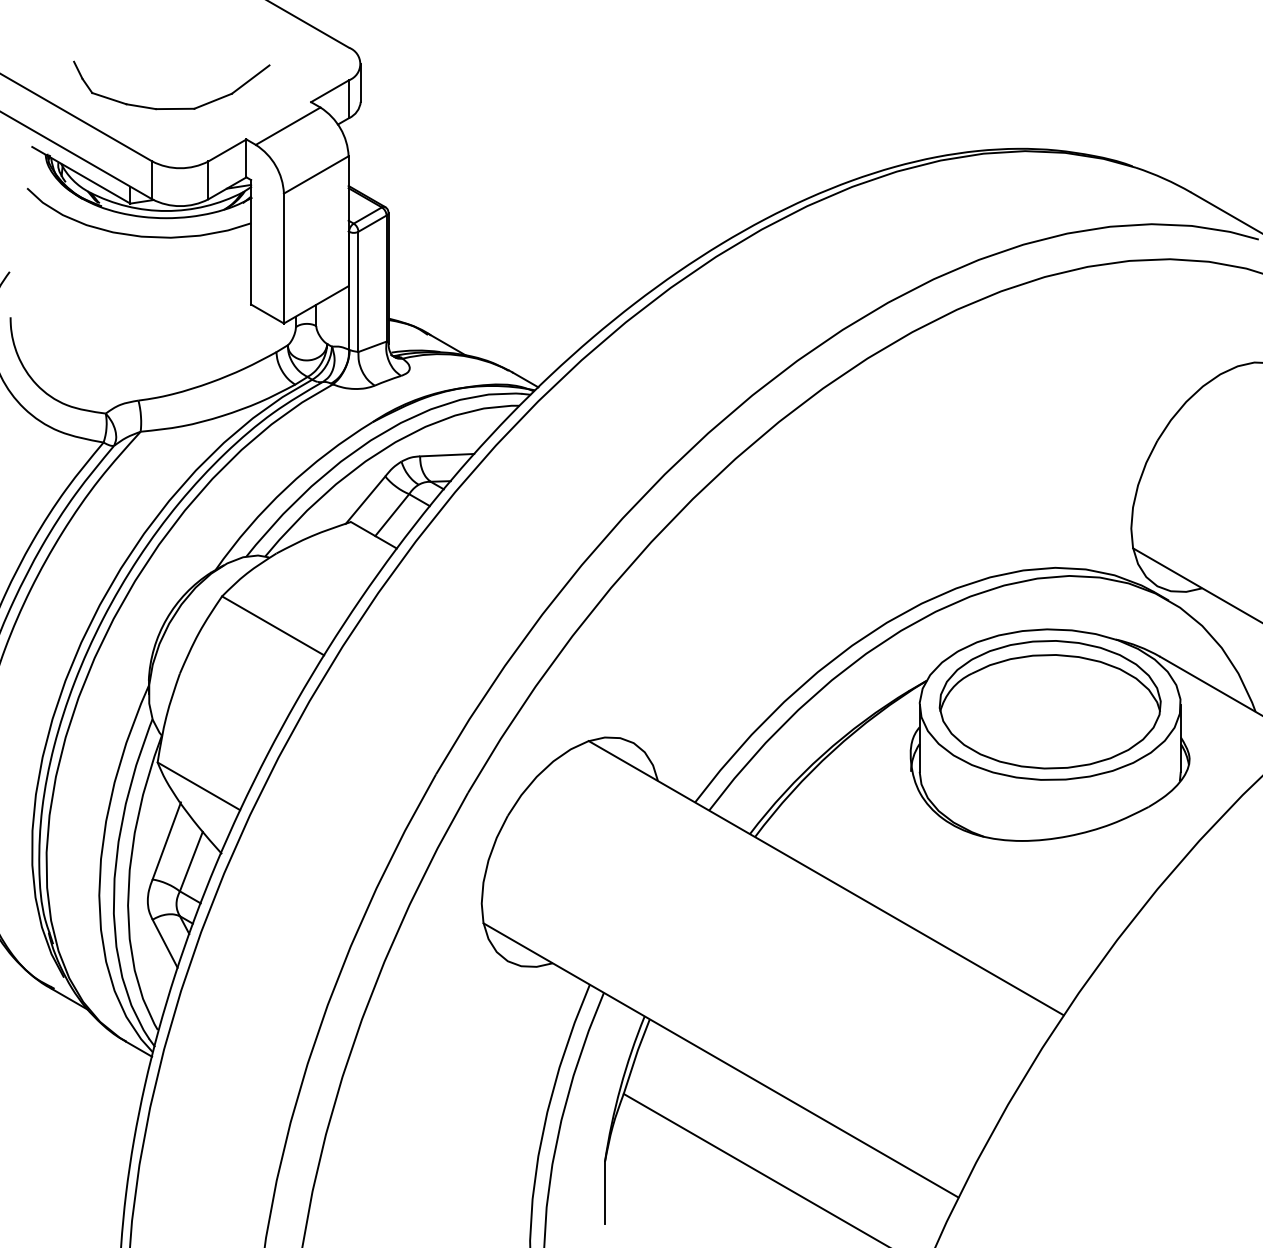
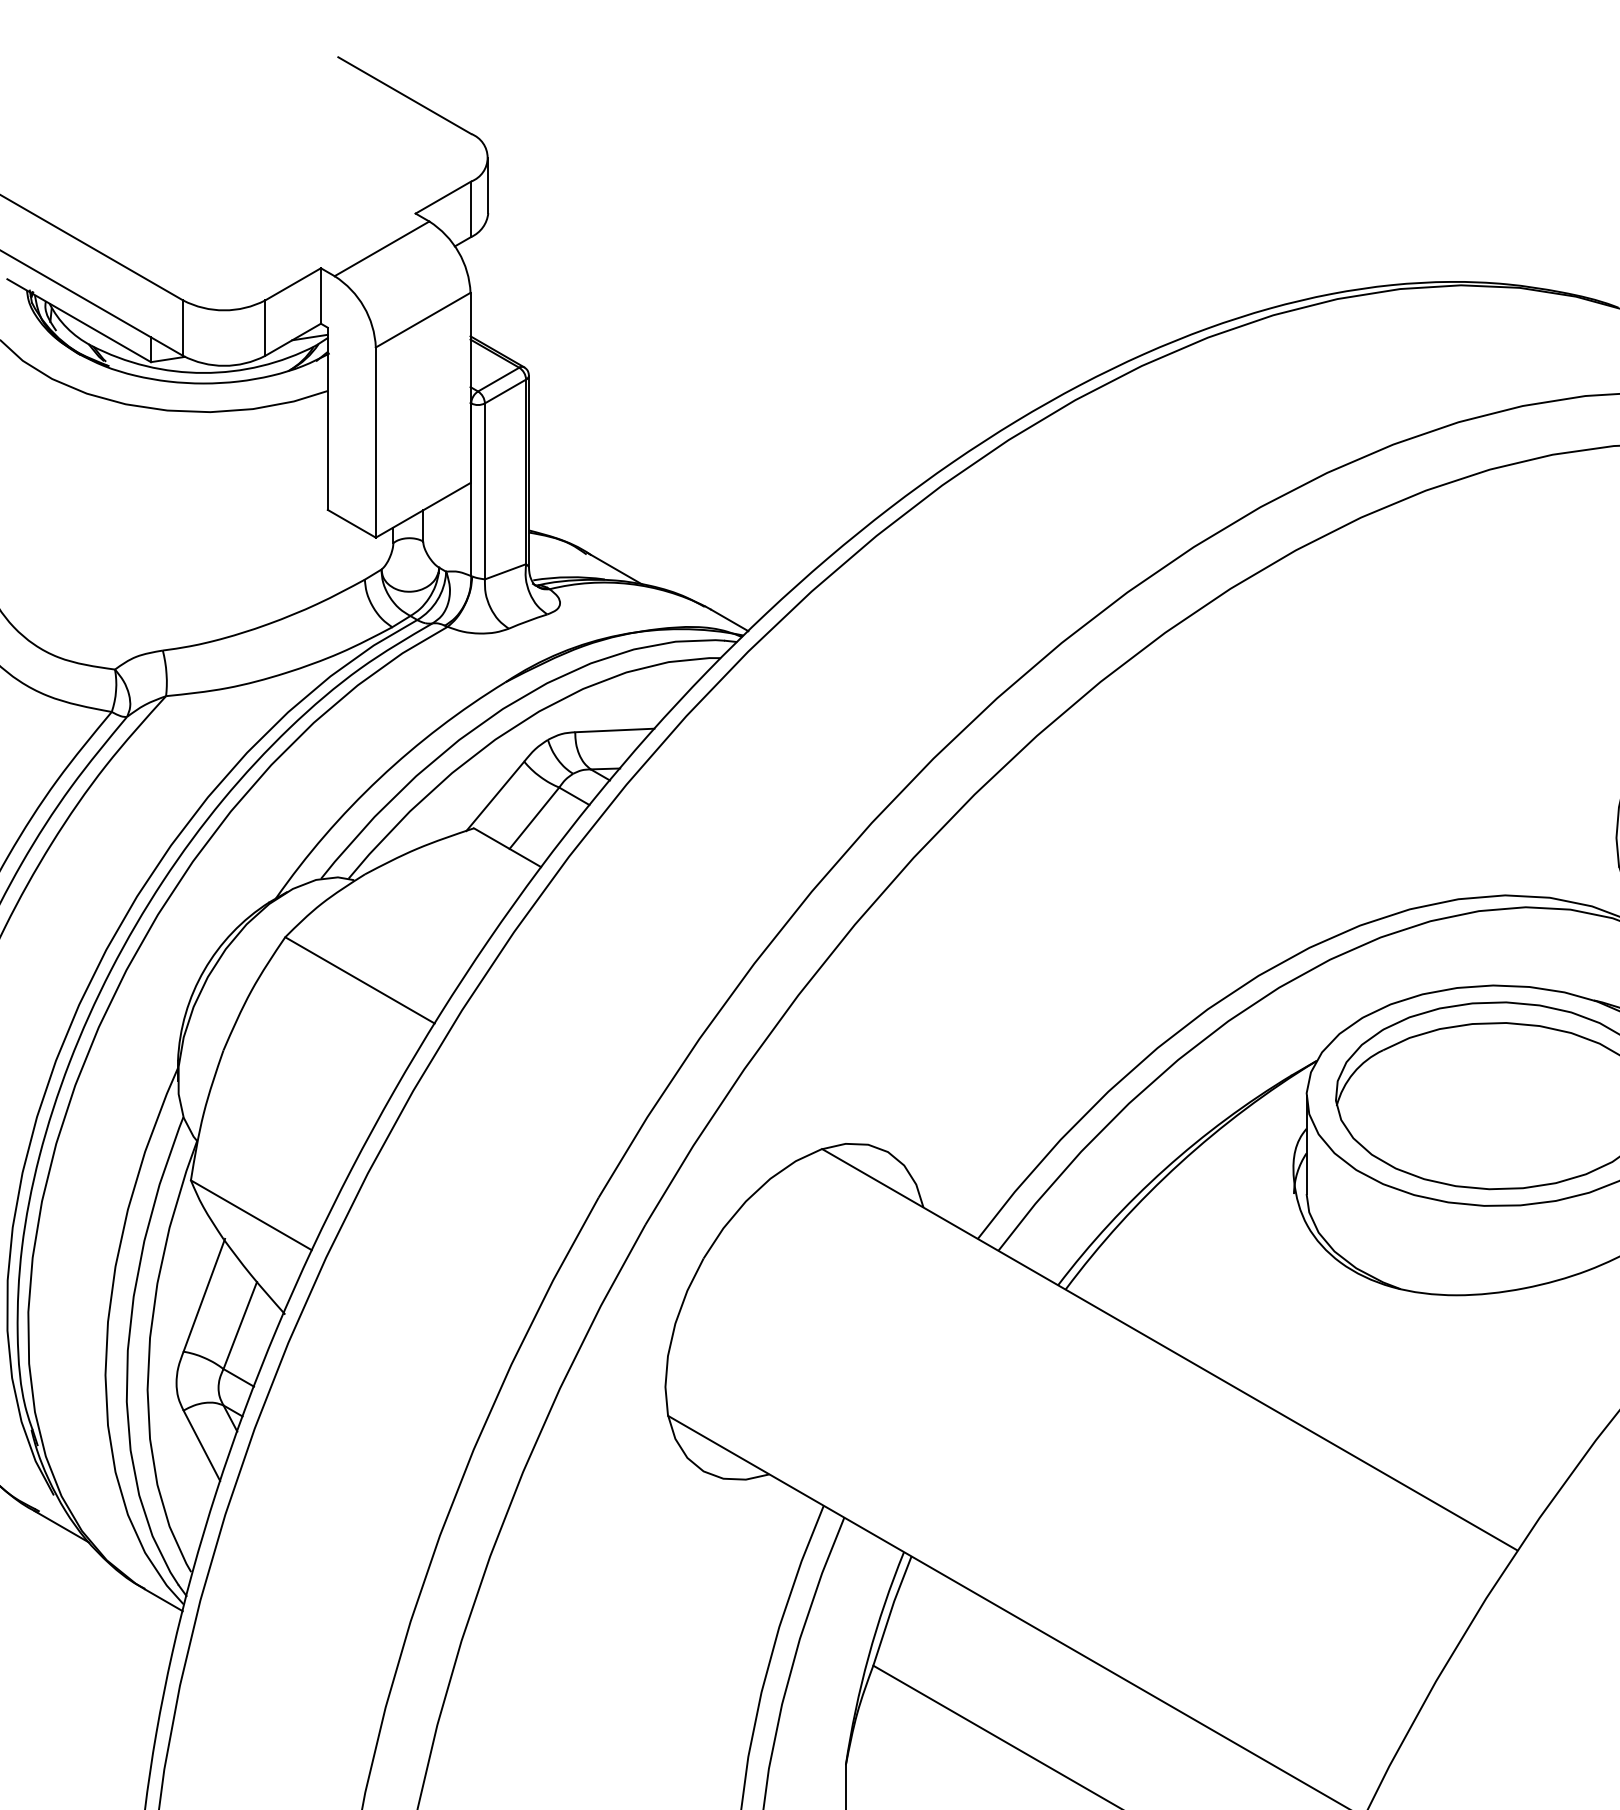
part: (171, 108) -> (211, 222), removed

